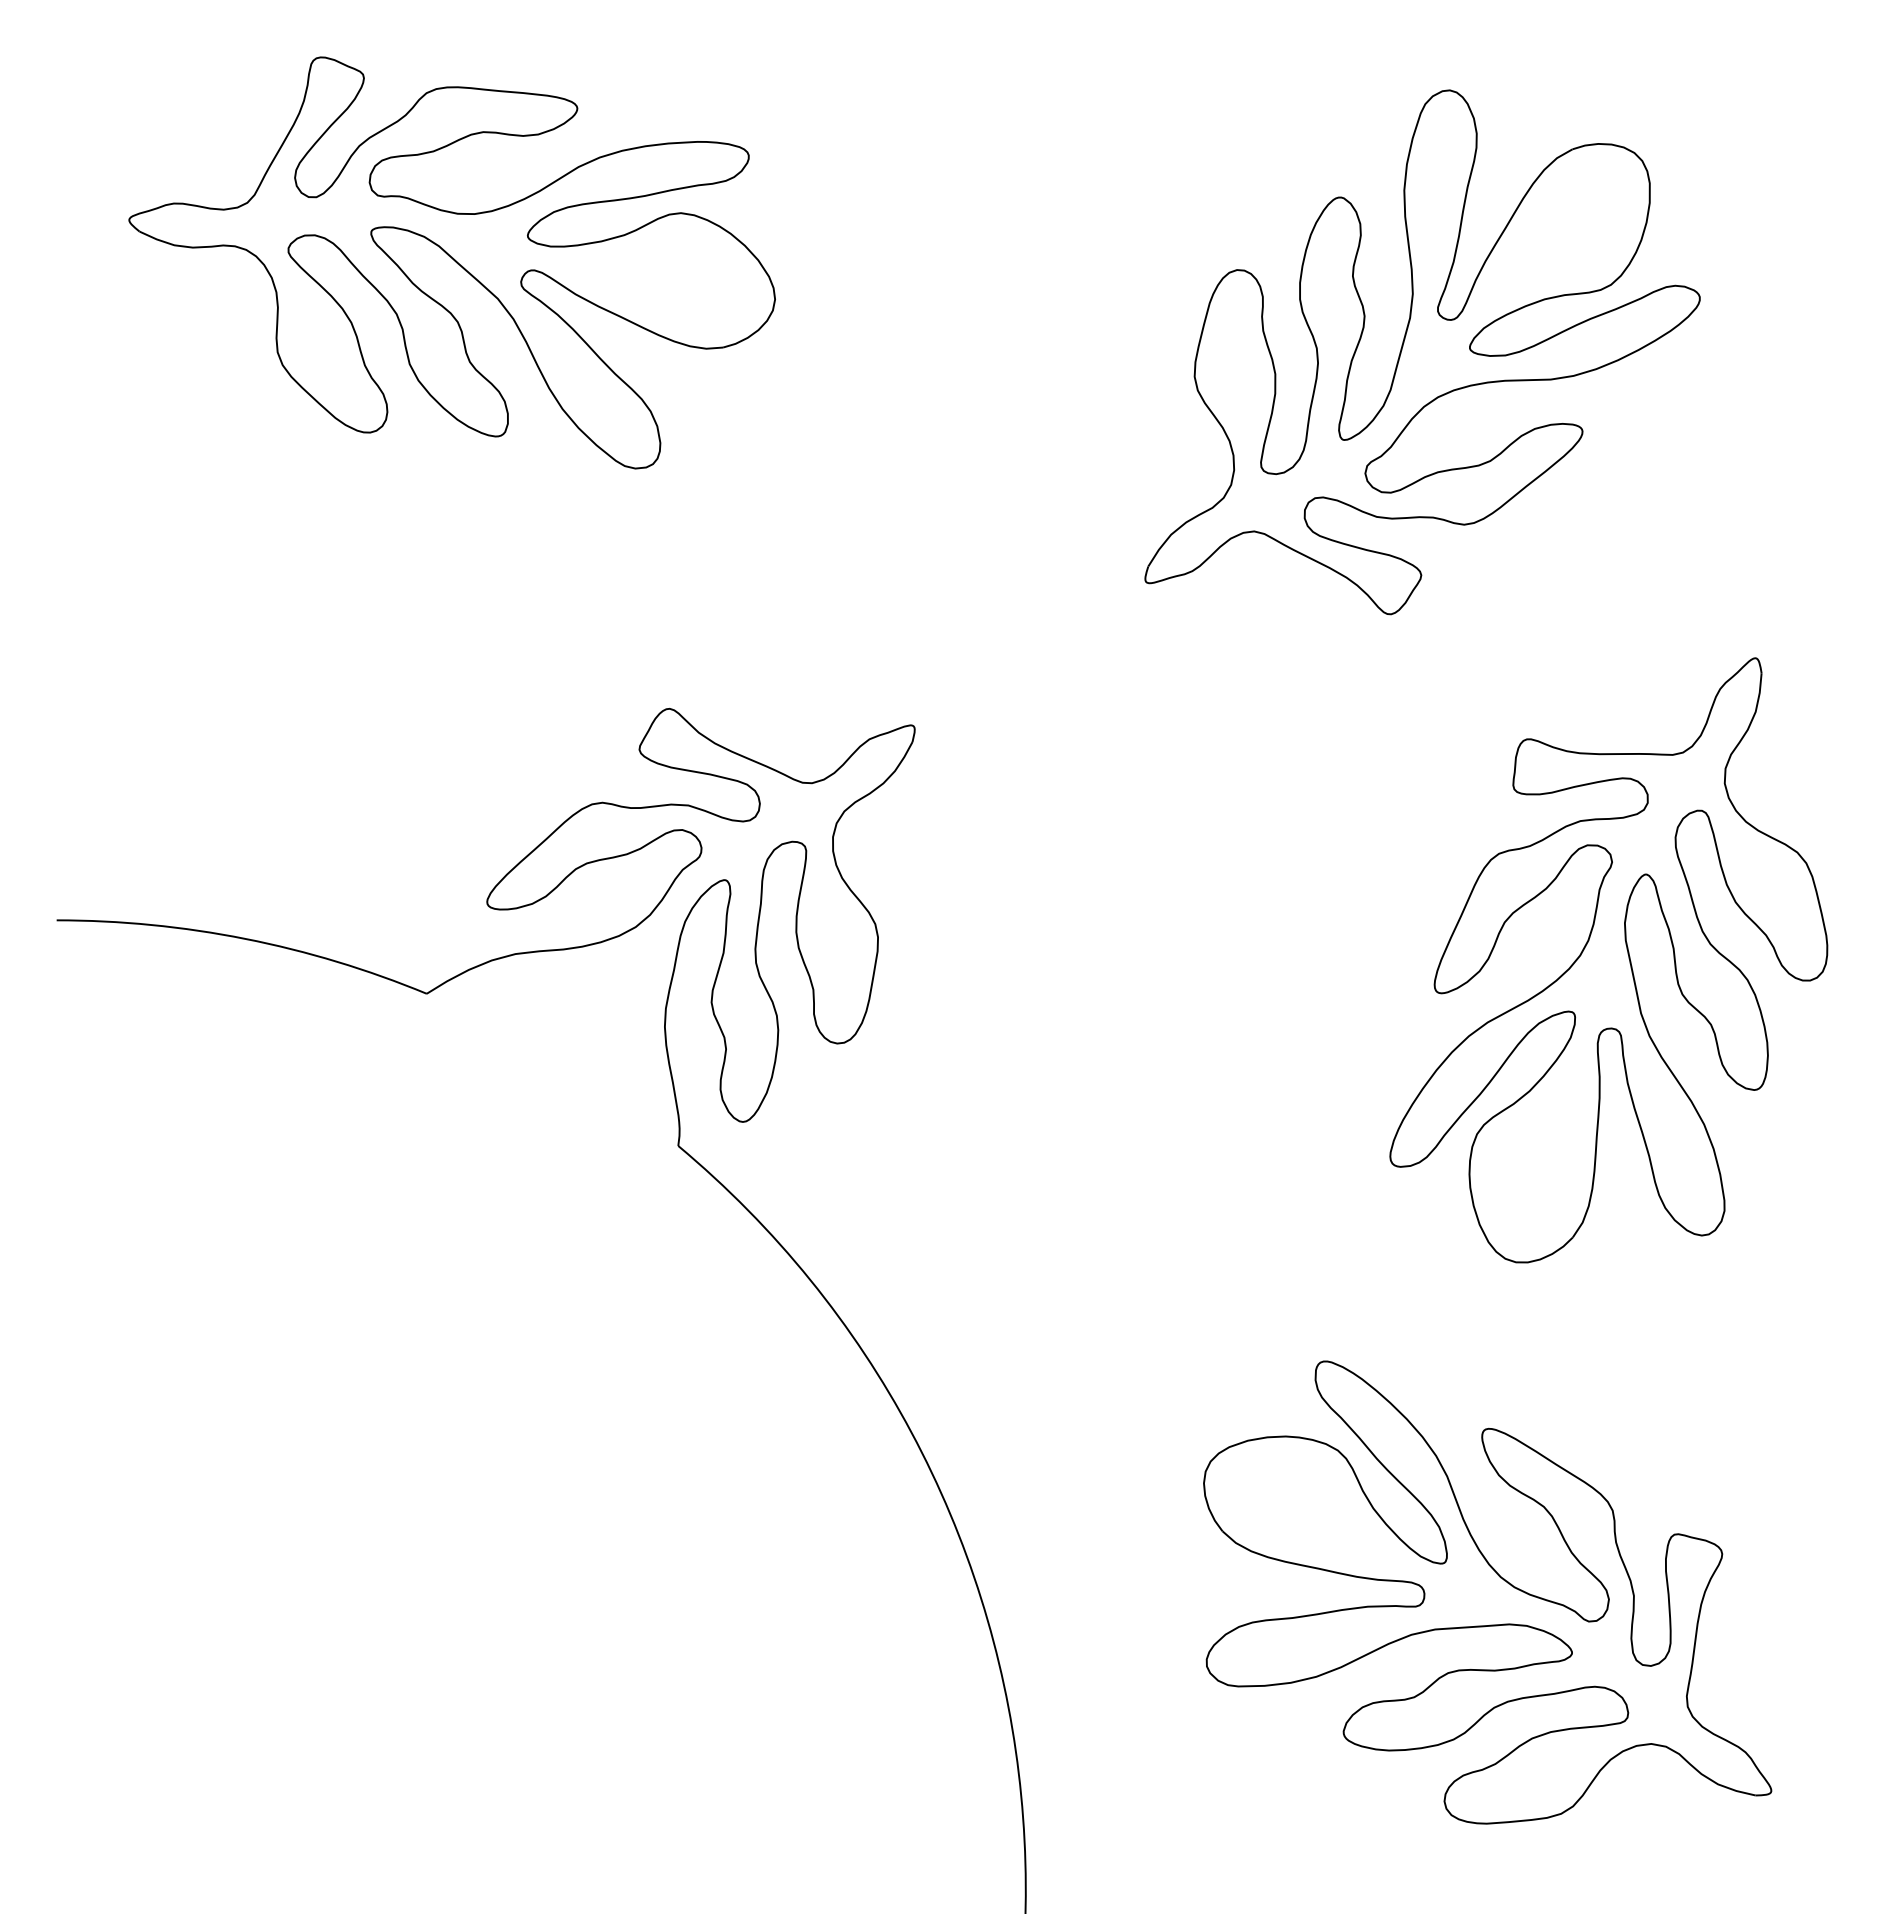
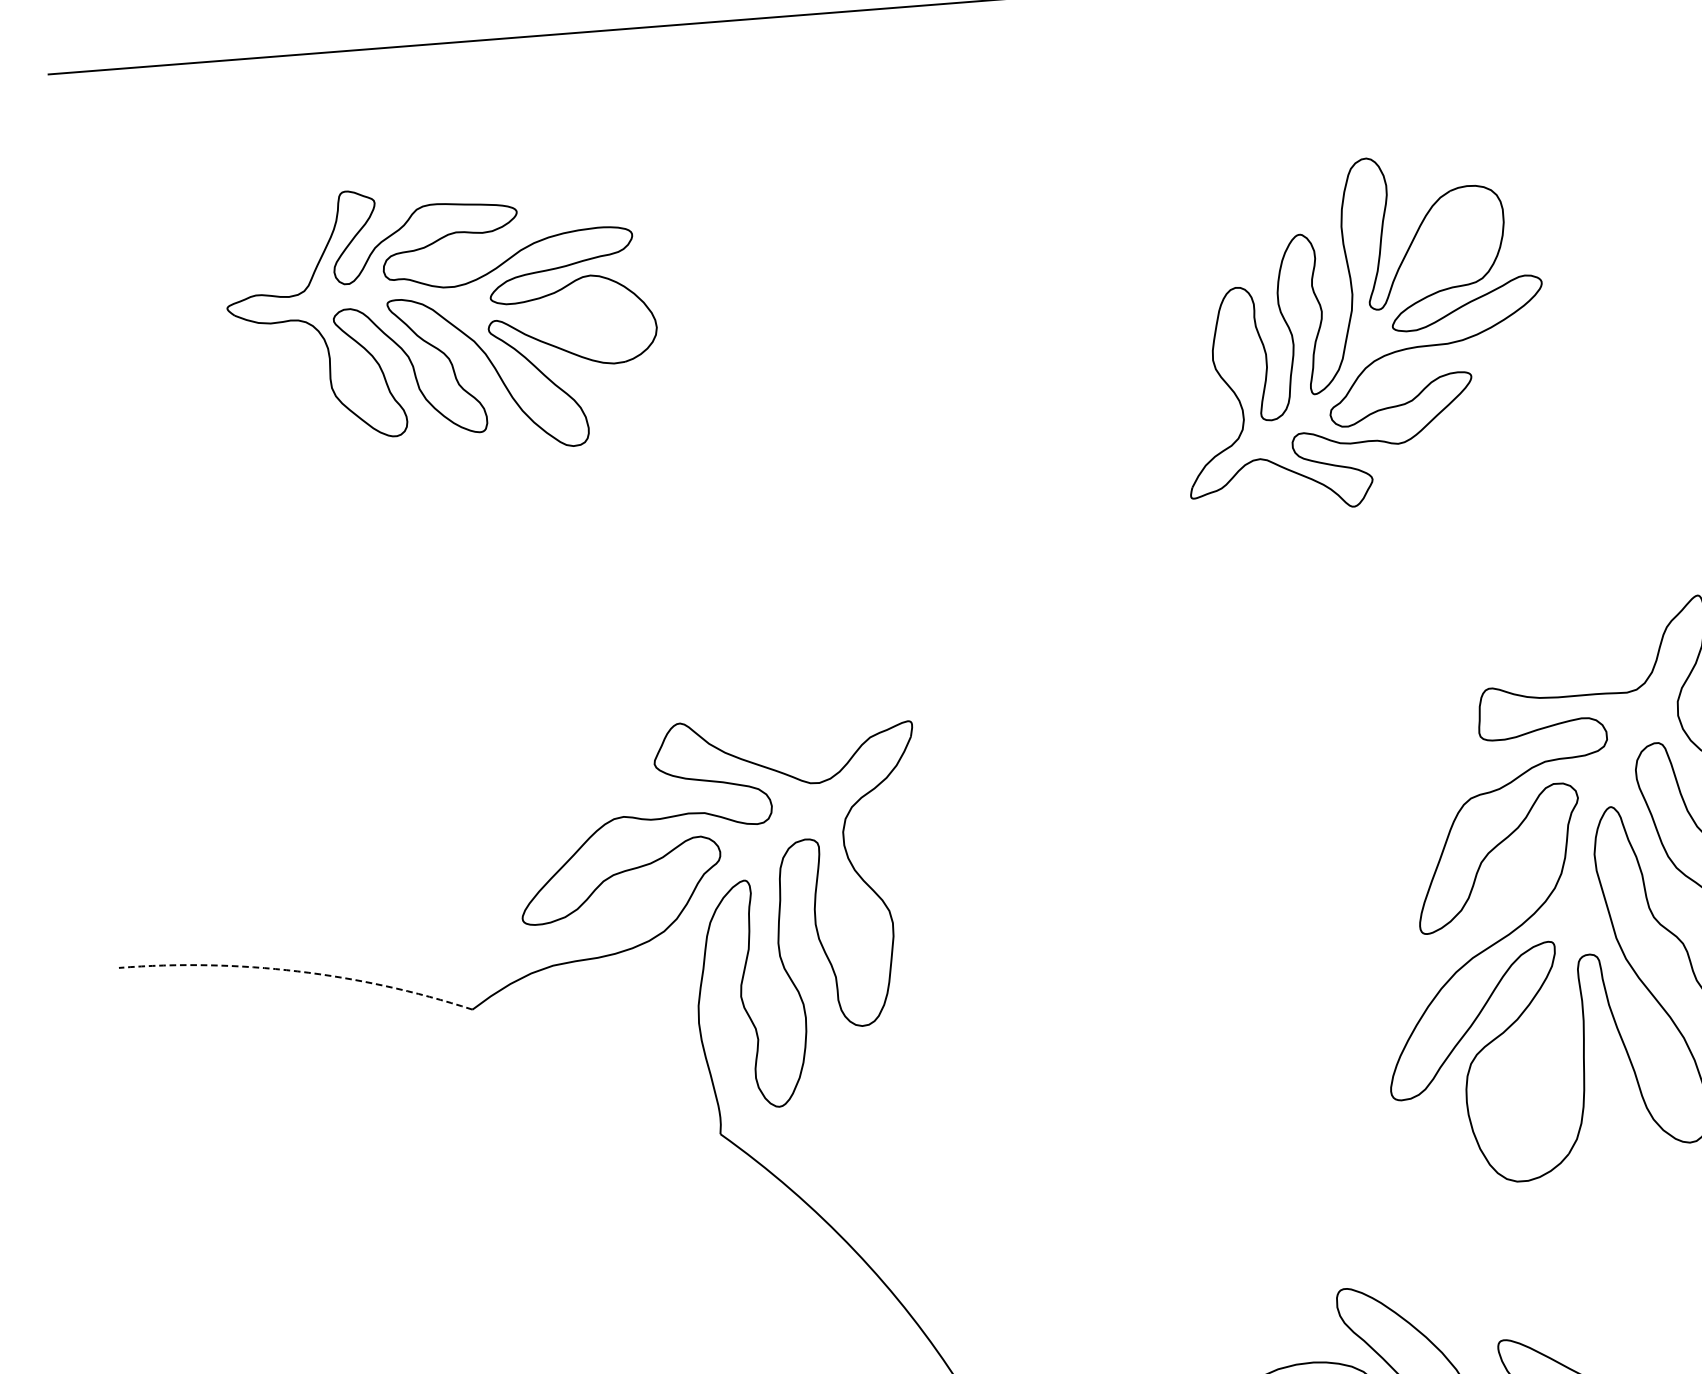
part: (451, 262) -> (441, 319), size x0.7
part: (1422, 352) -> (1361, 332), size x0.7
arc: (245, 938) -> (297, 971), solid -> dashed

